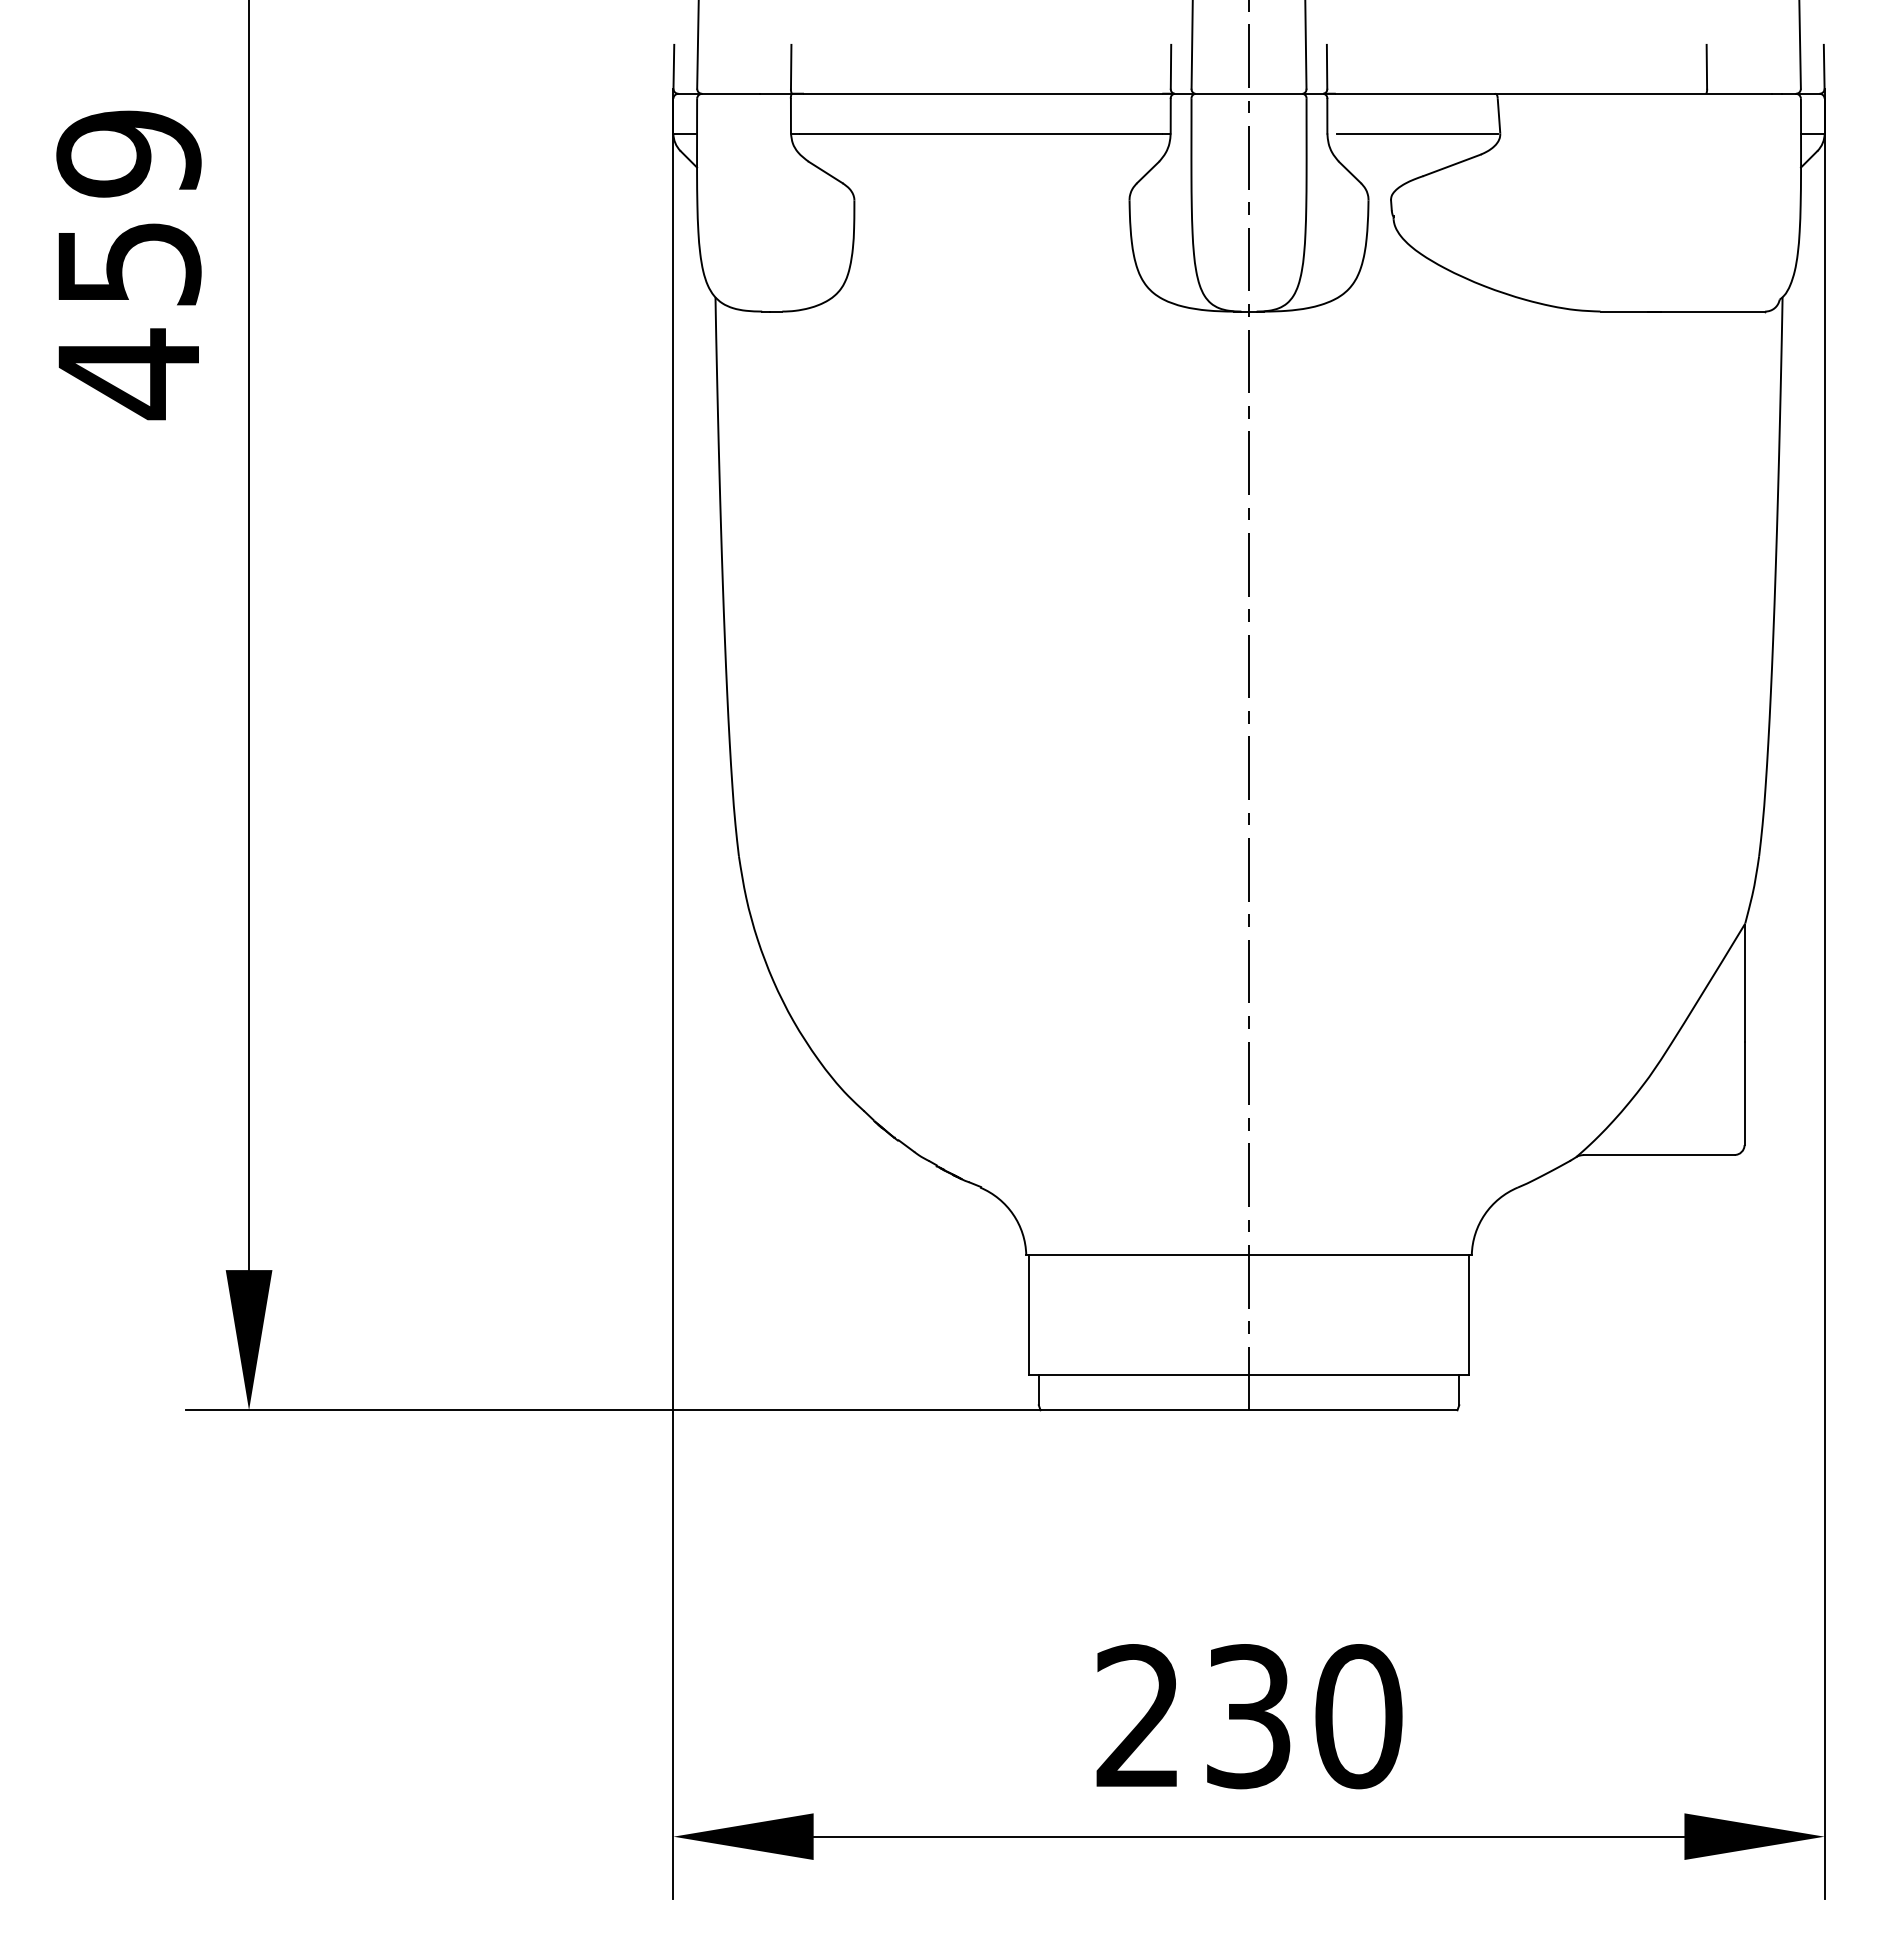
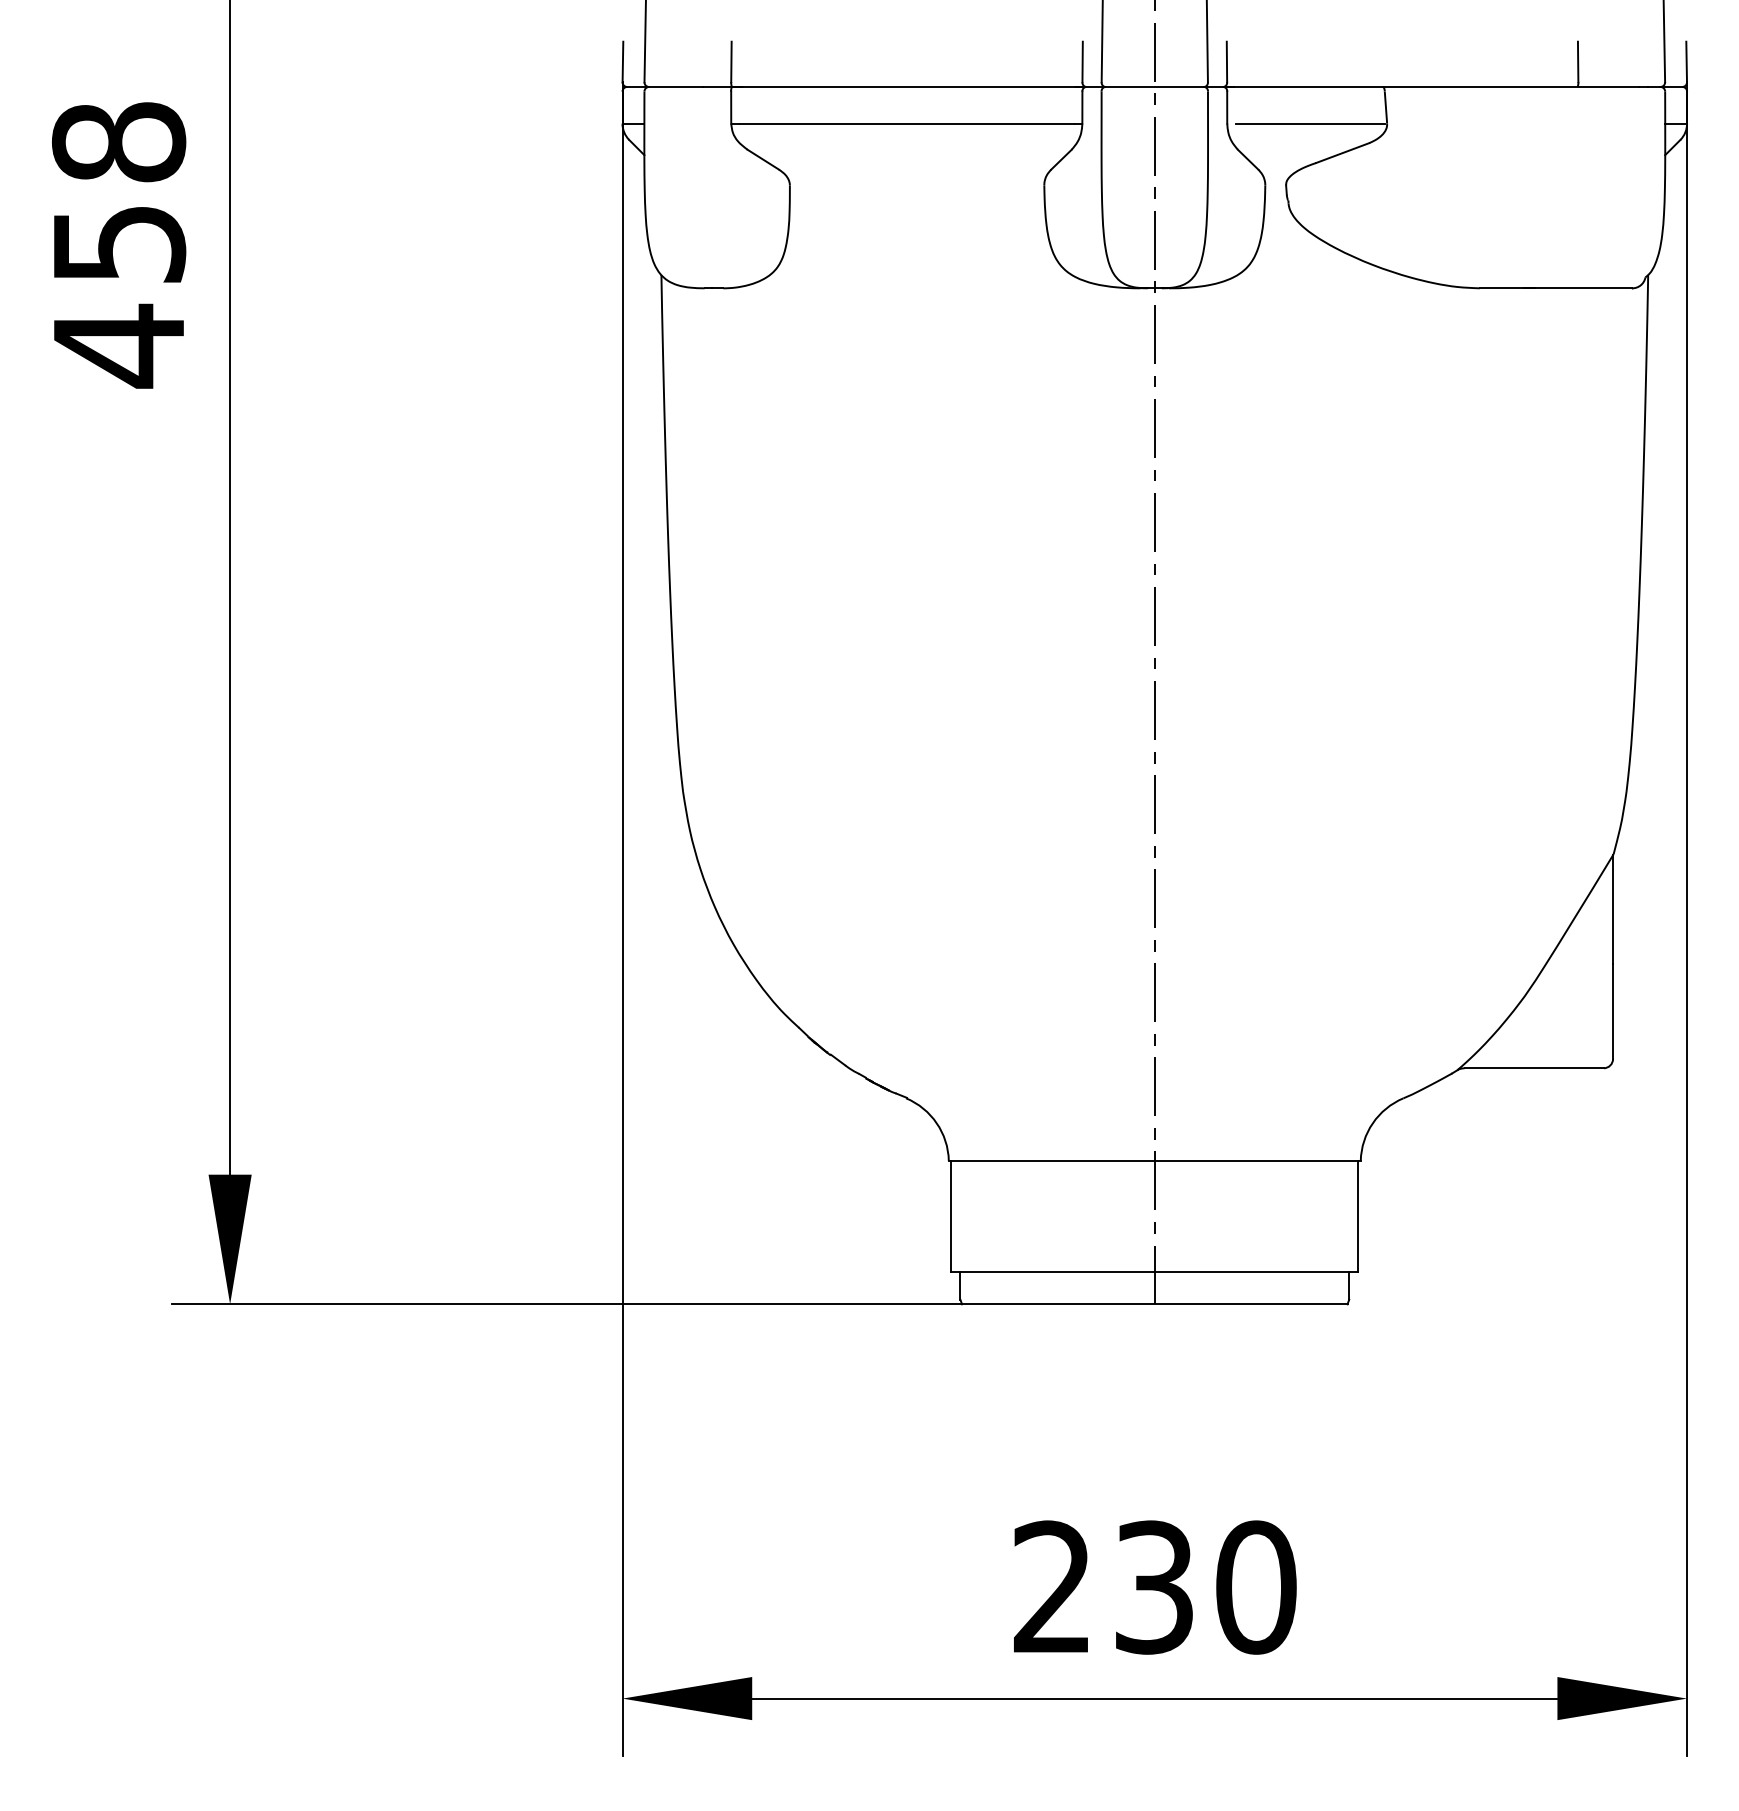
text: (128, 153) -> (118, 142), 459 -> 458

